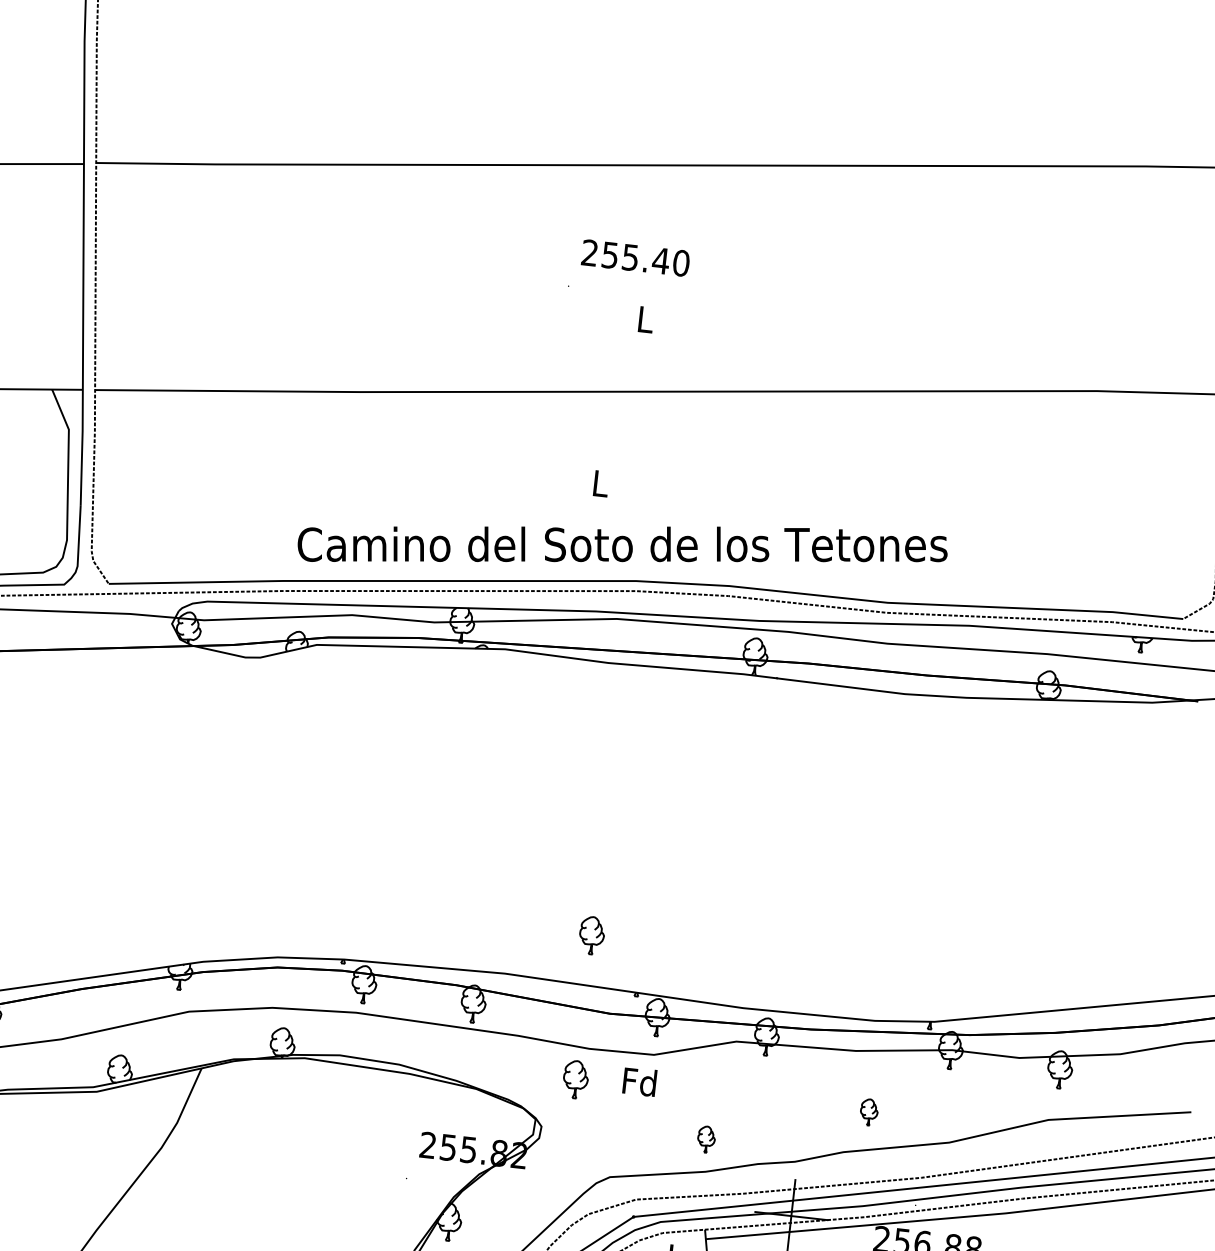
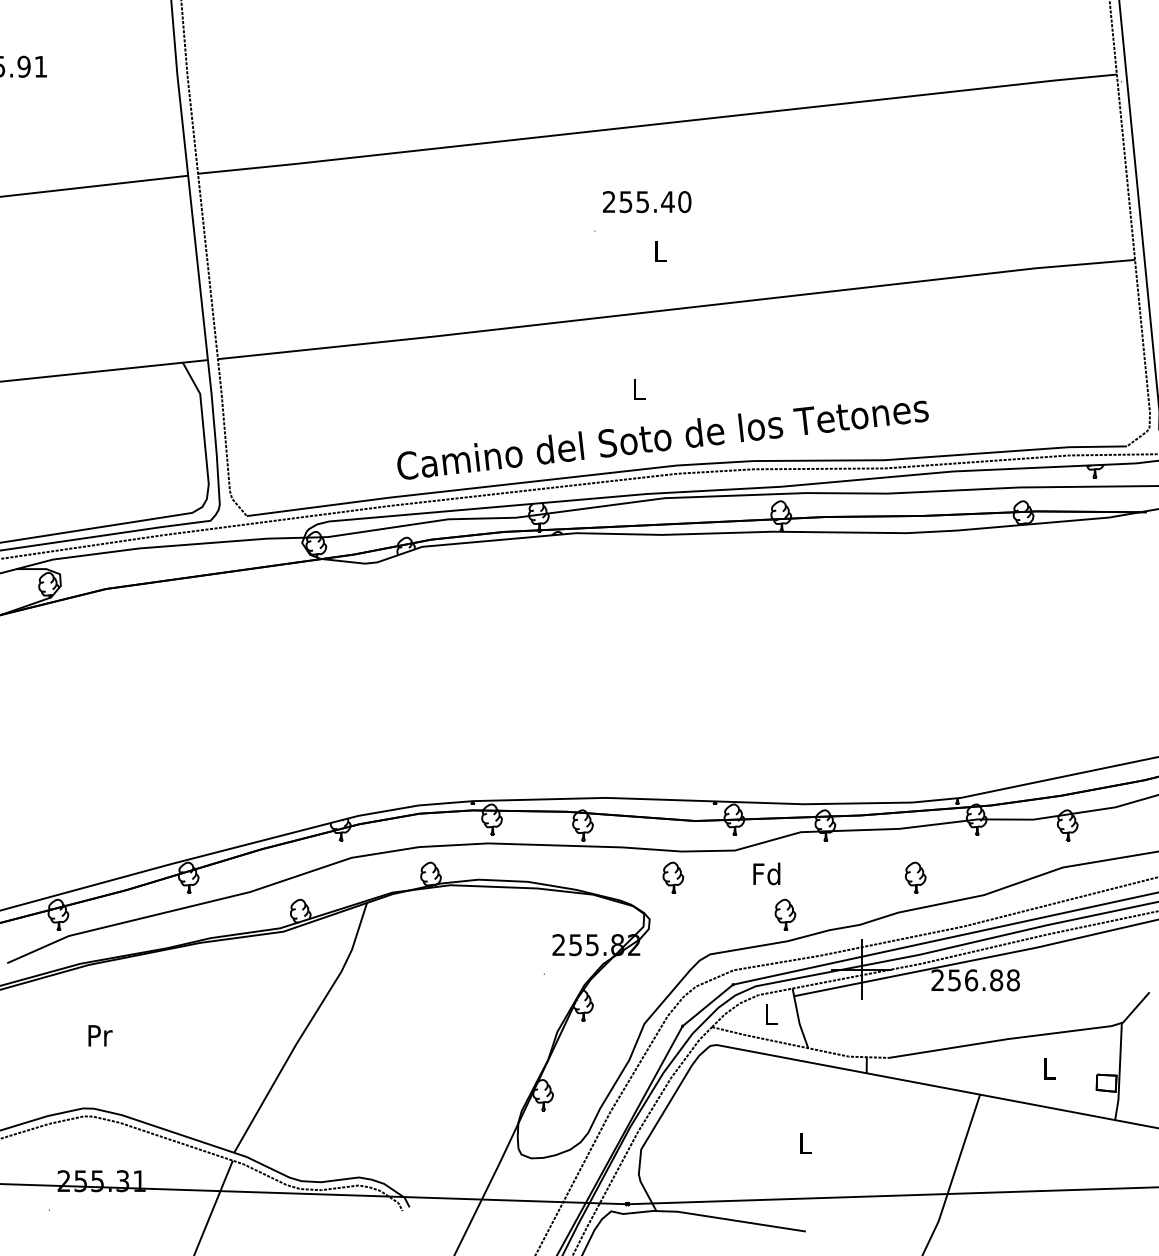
part: (592, 935) -> (673, 758), removed
text: (639, 1081) -> (766, 873), moved
part: (868, 1111) -> (915, 877), size x1.43
part: (706, 1139) -> (785, 914), size x1.43

